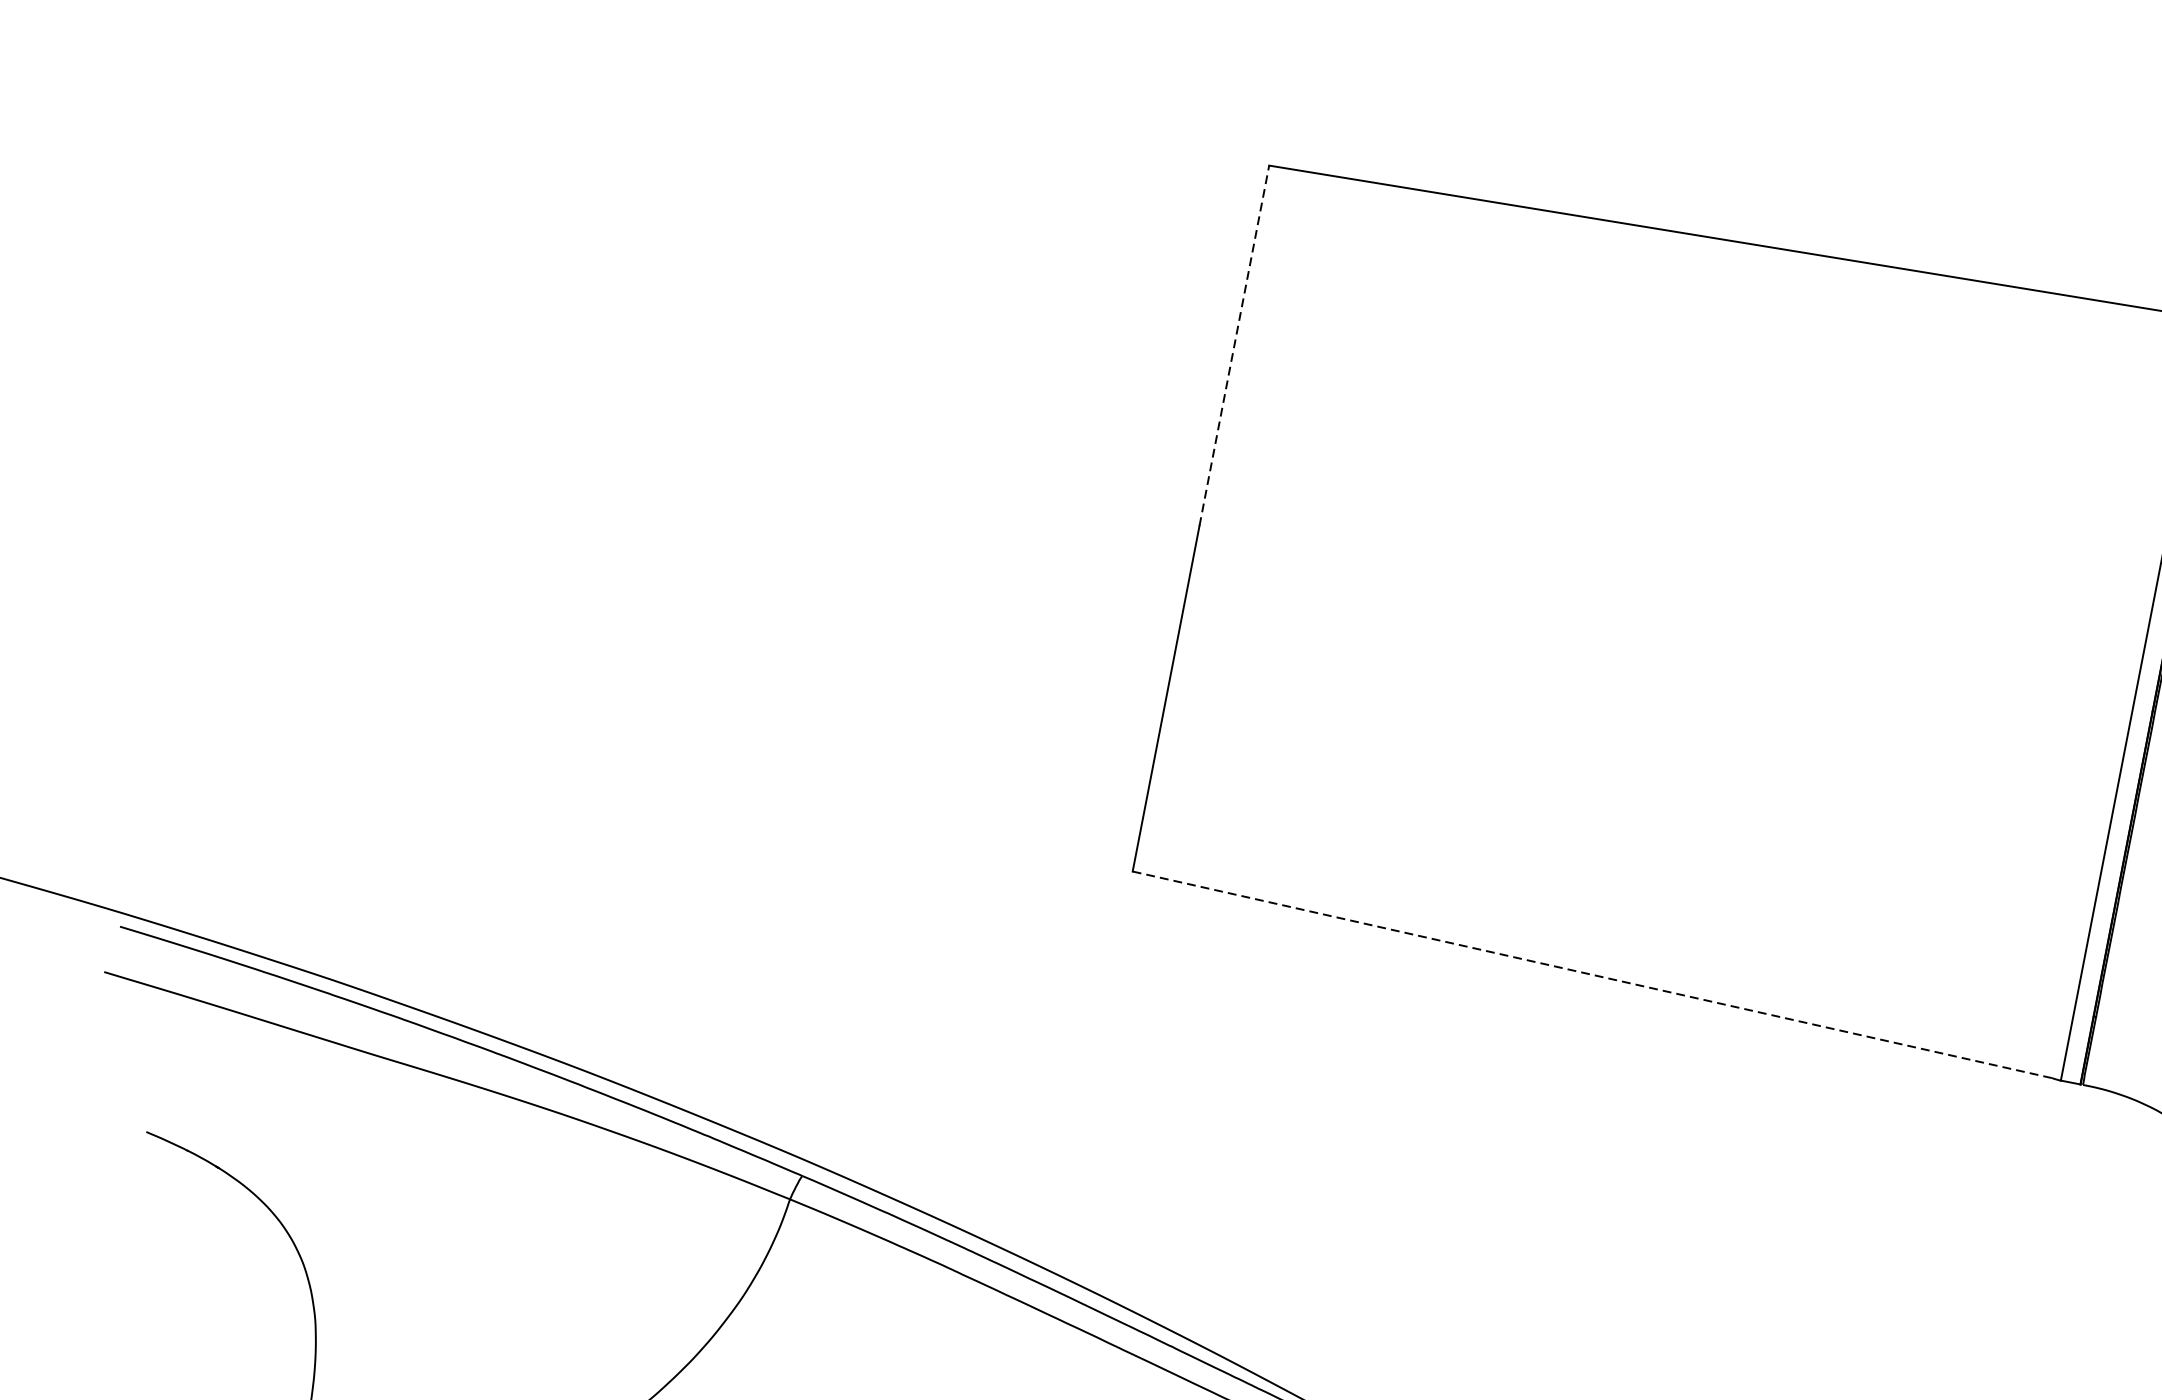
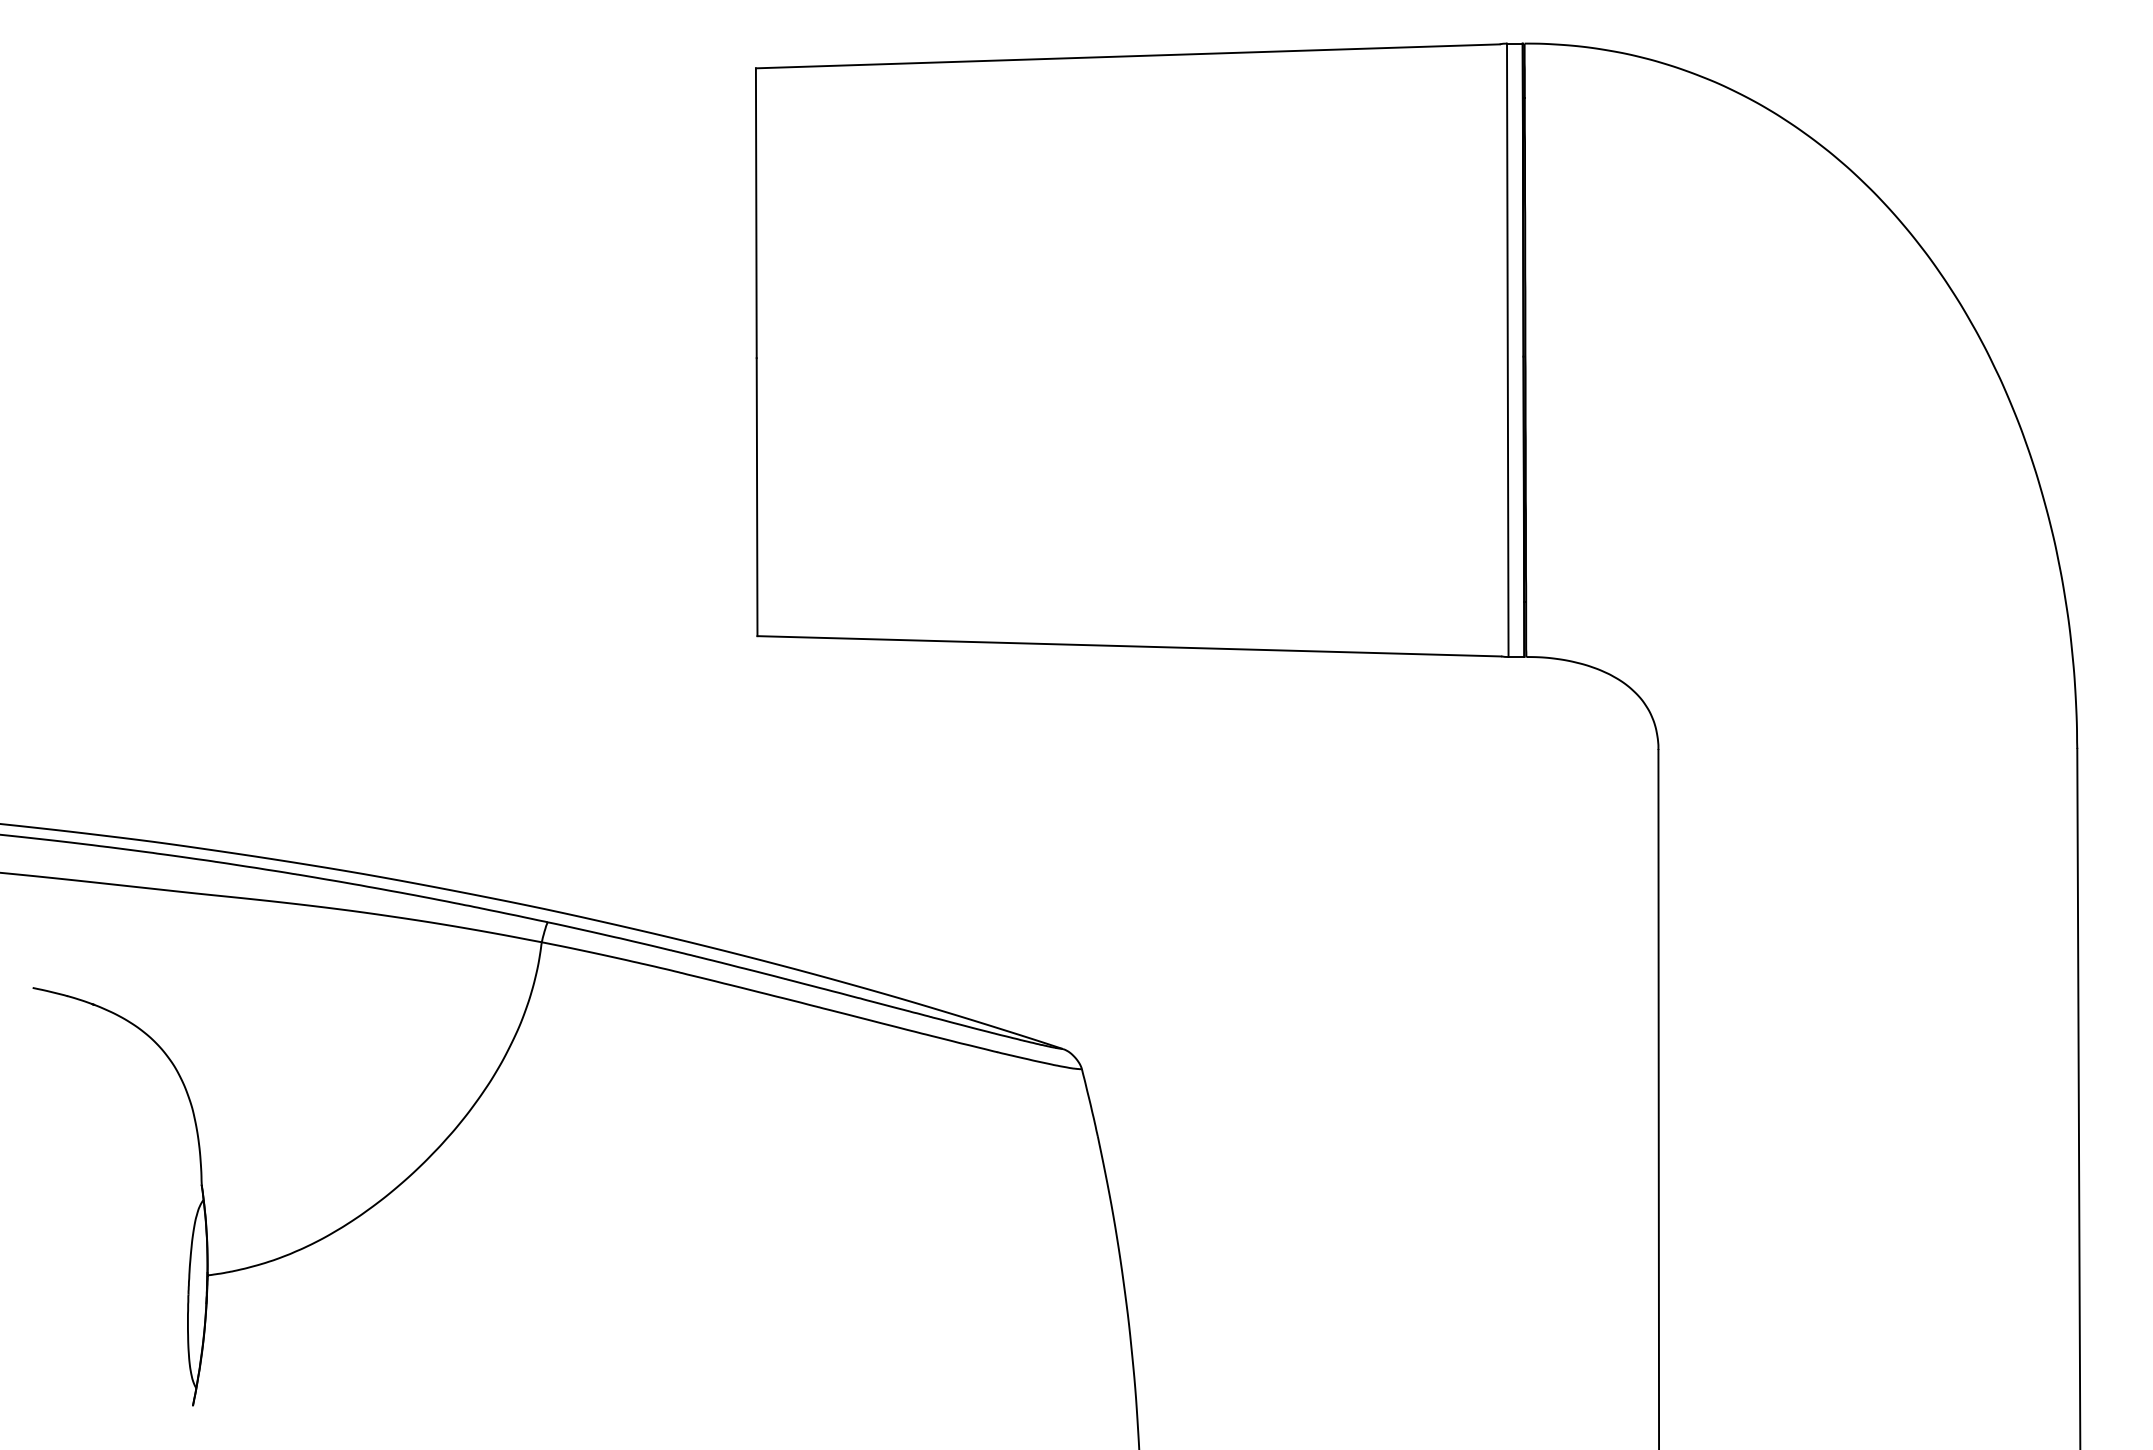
line: (1234, 346) -> (756, 213), dashed -> solid
line: (1592, 975) -> (1129, 646), dashed -> solid

